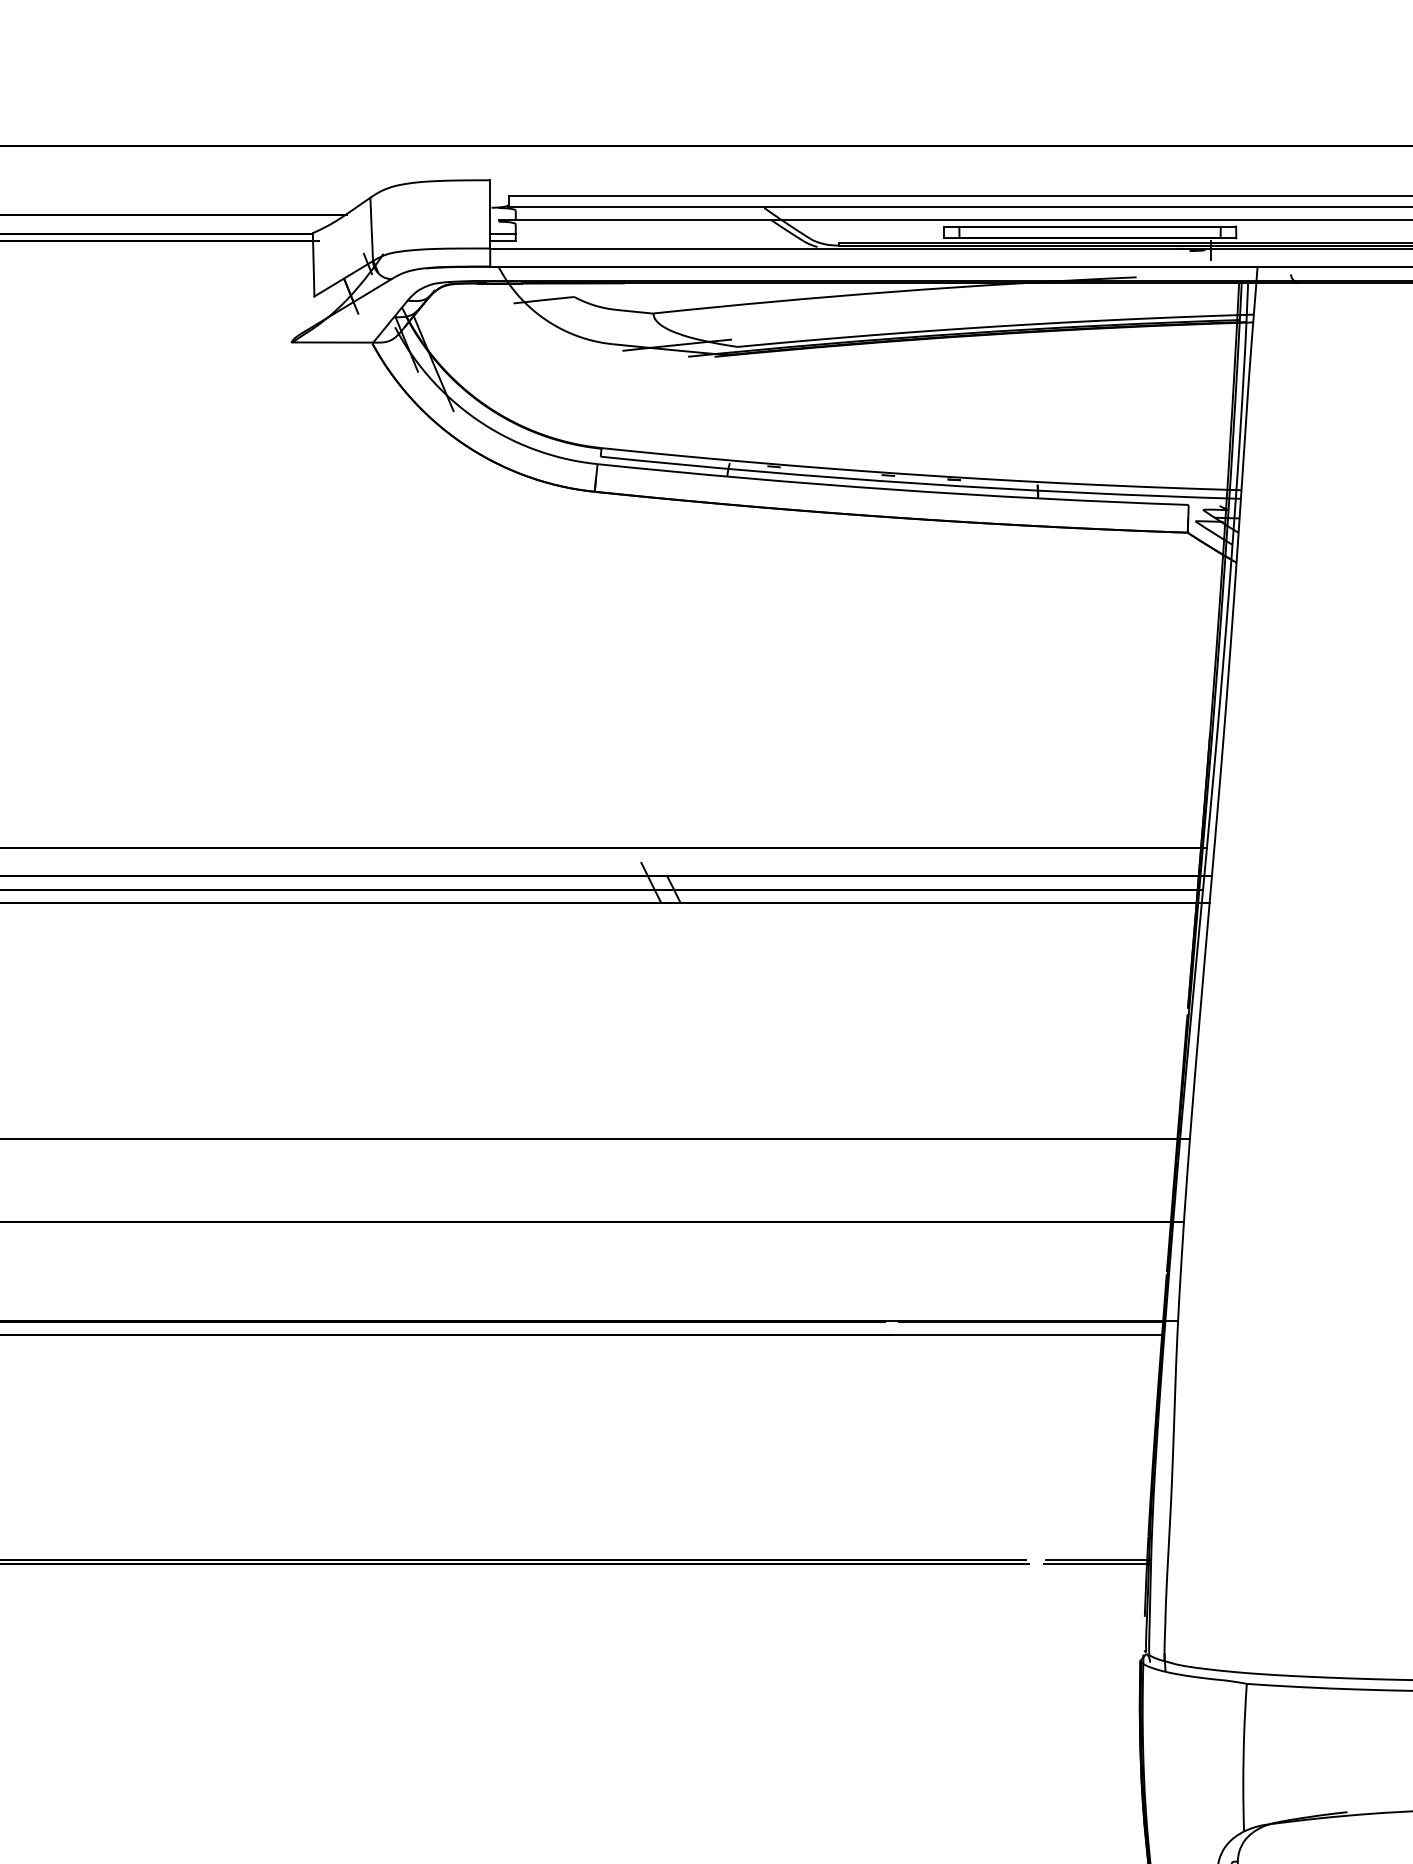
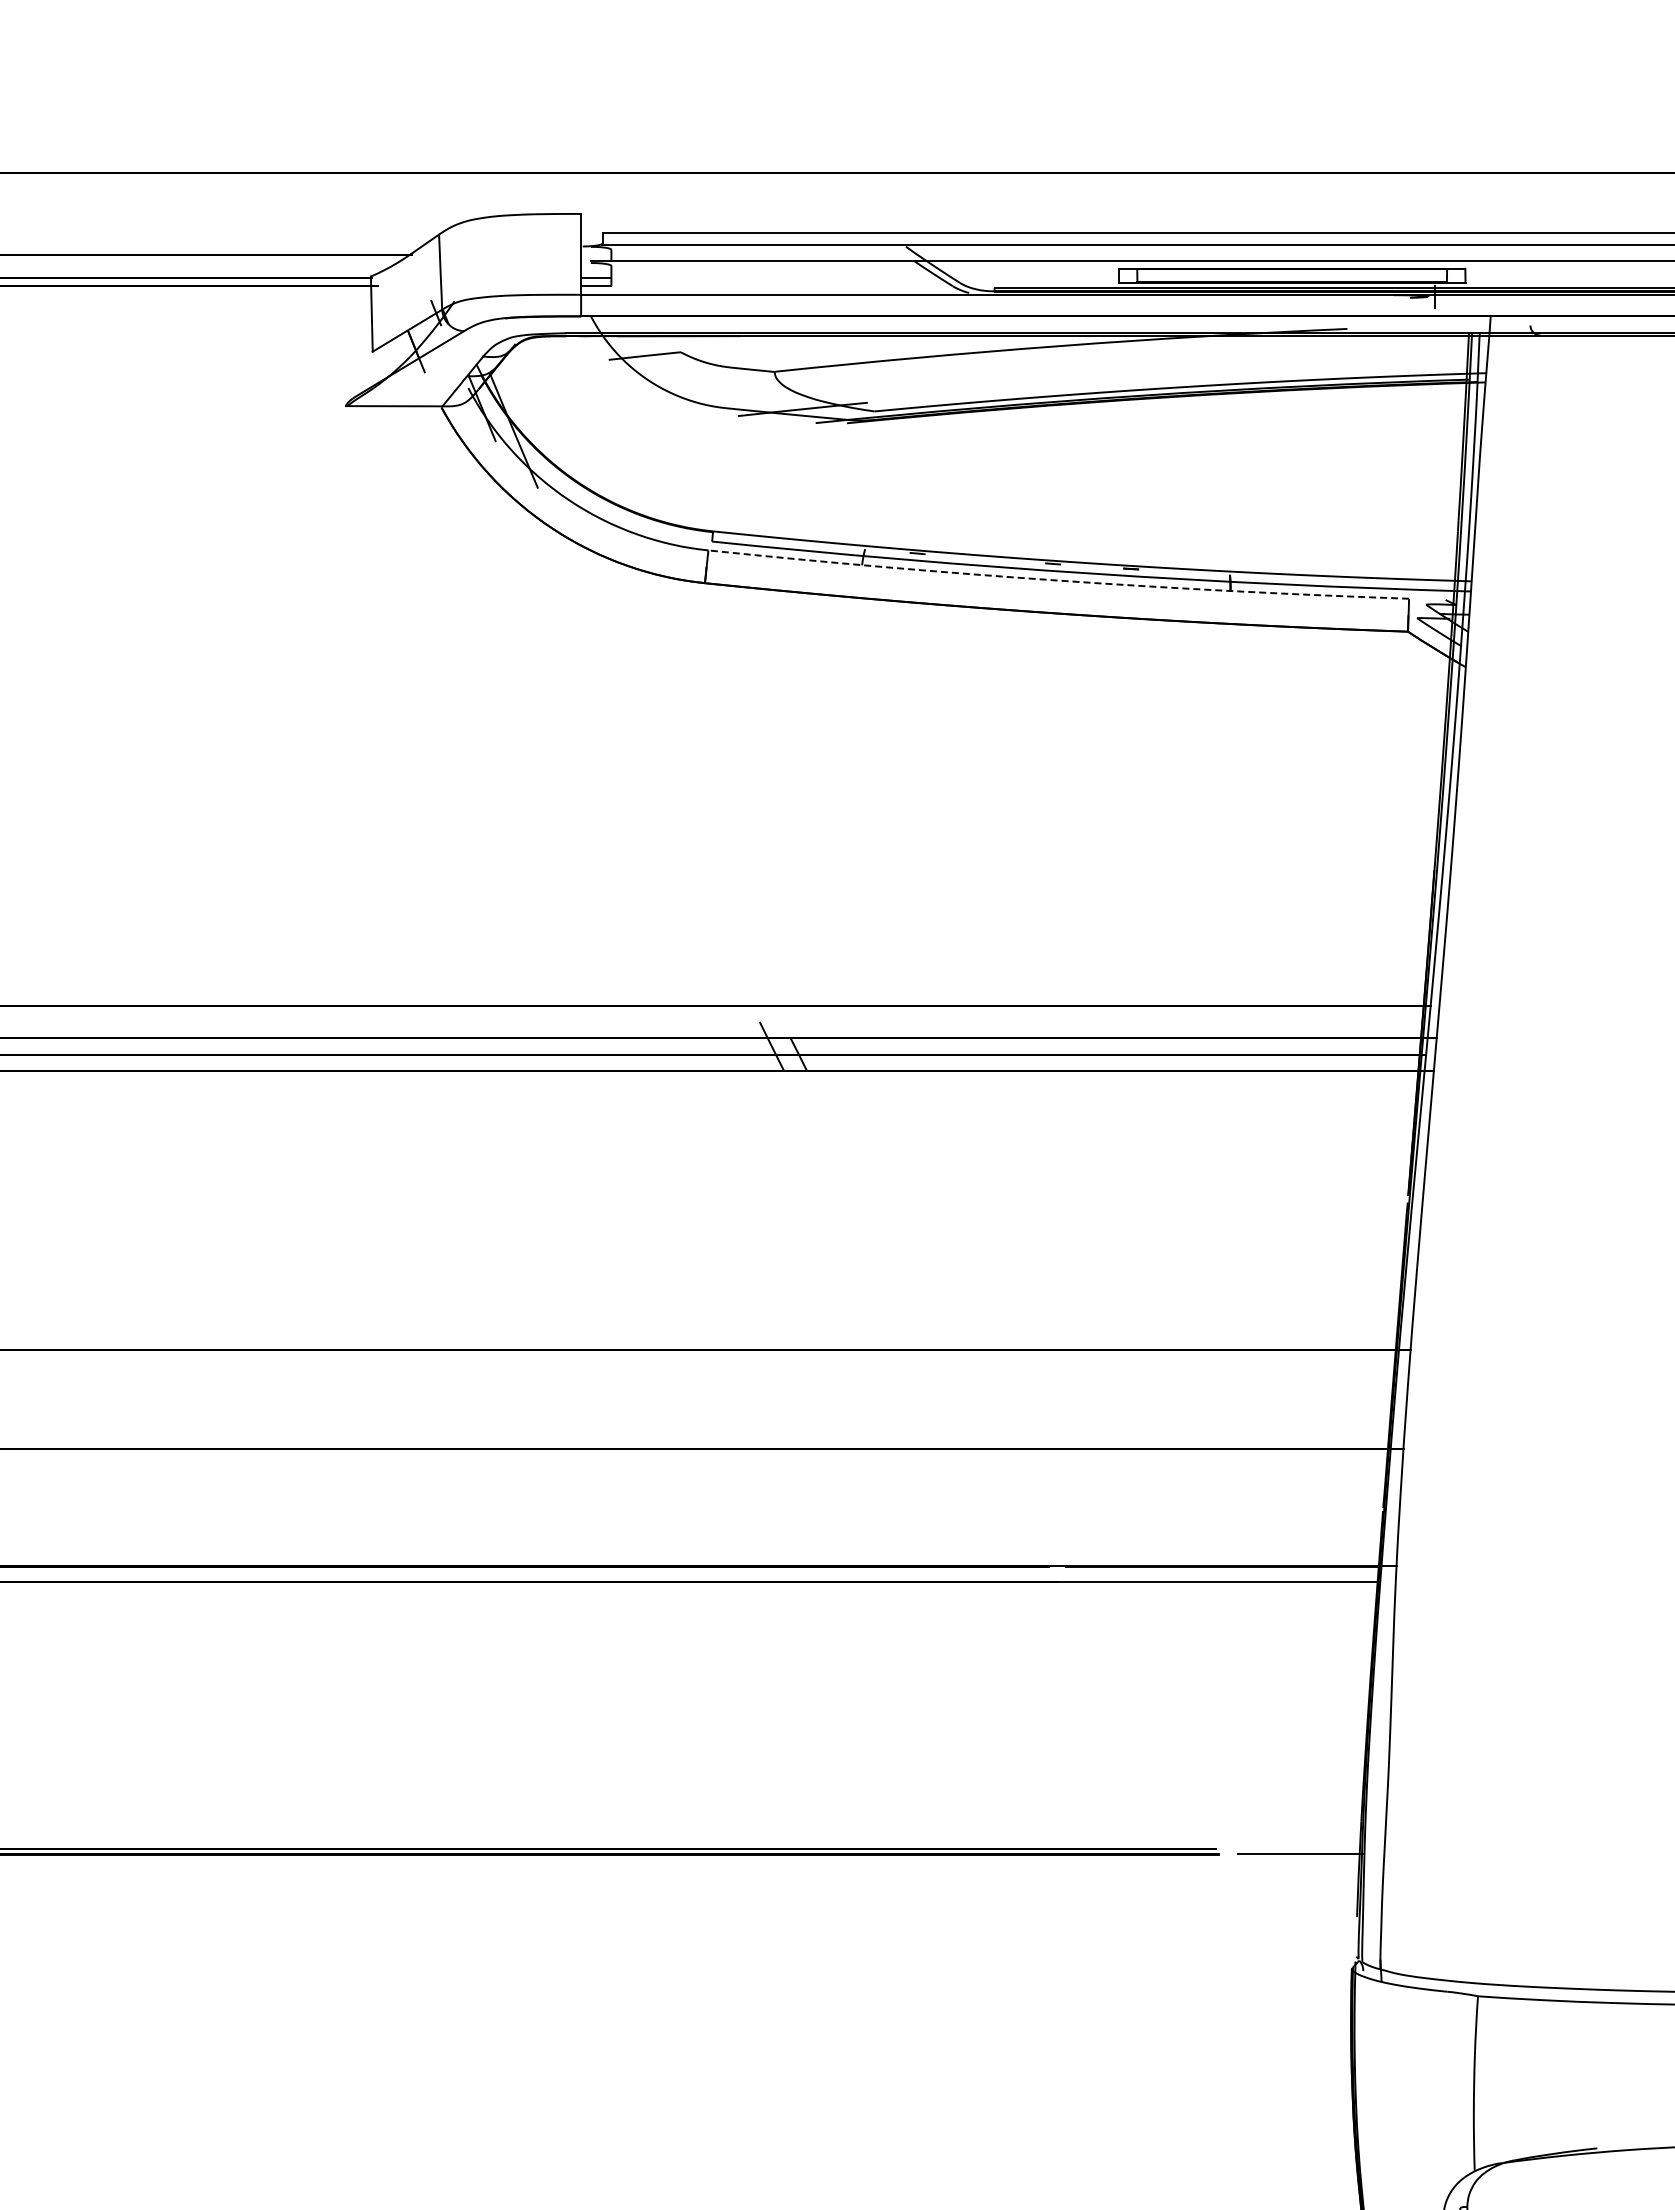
arc: (892, 489) -> (1058, 580), solid -> dashed
line: (1098, 1560) -> (1302, 1849), removed

